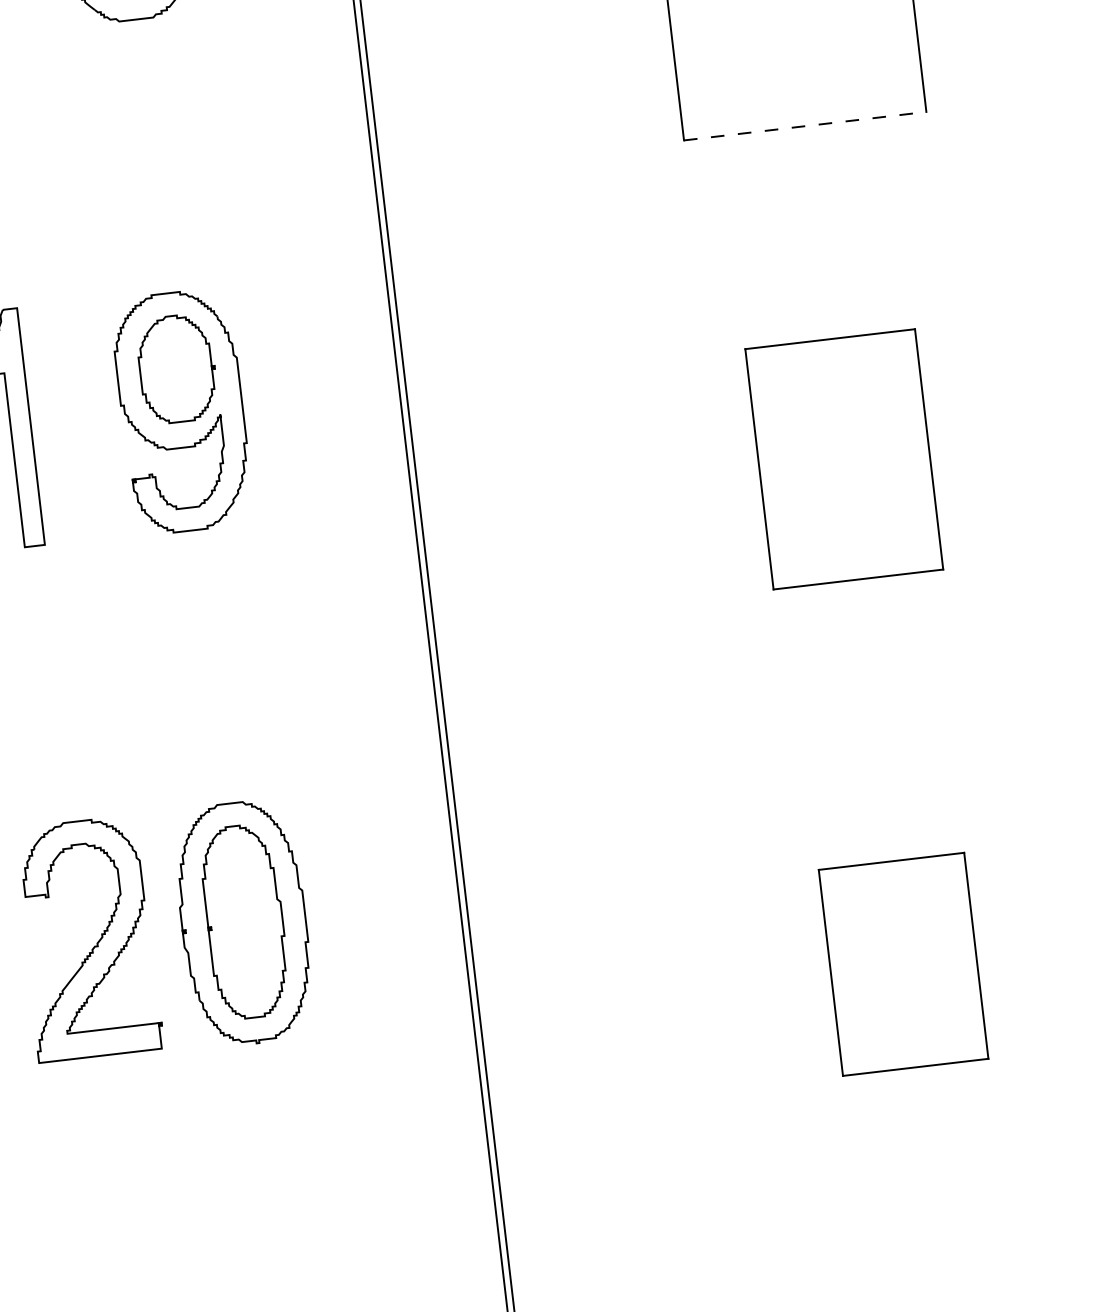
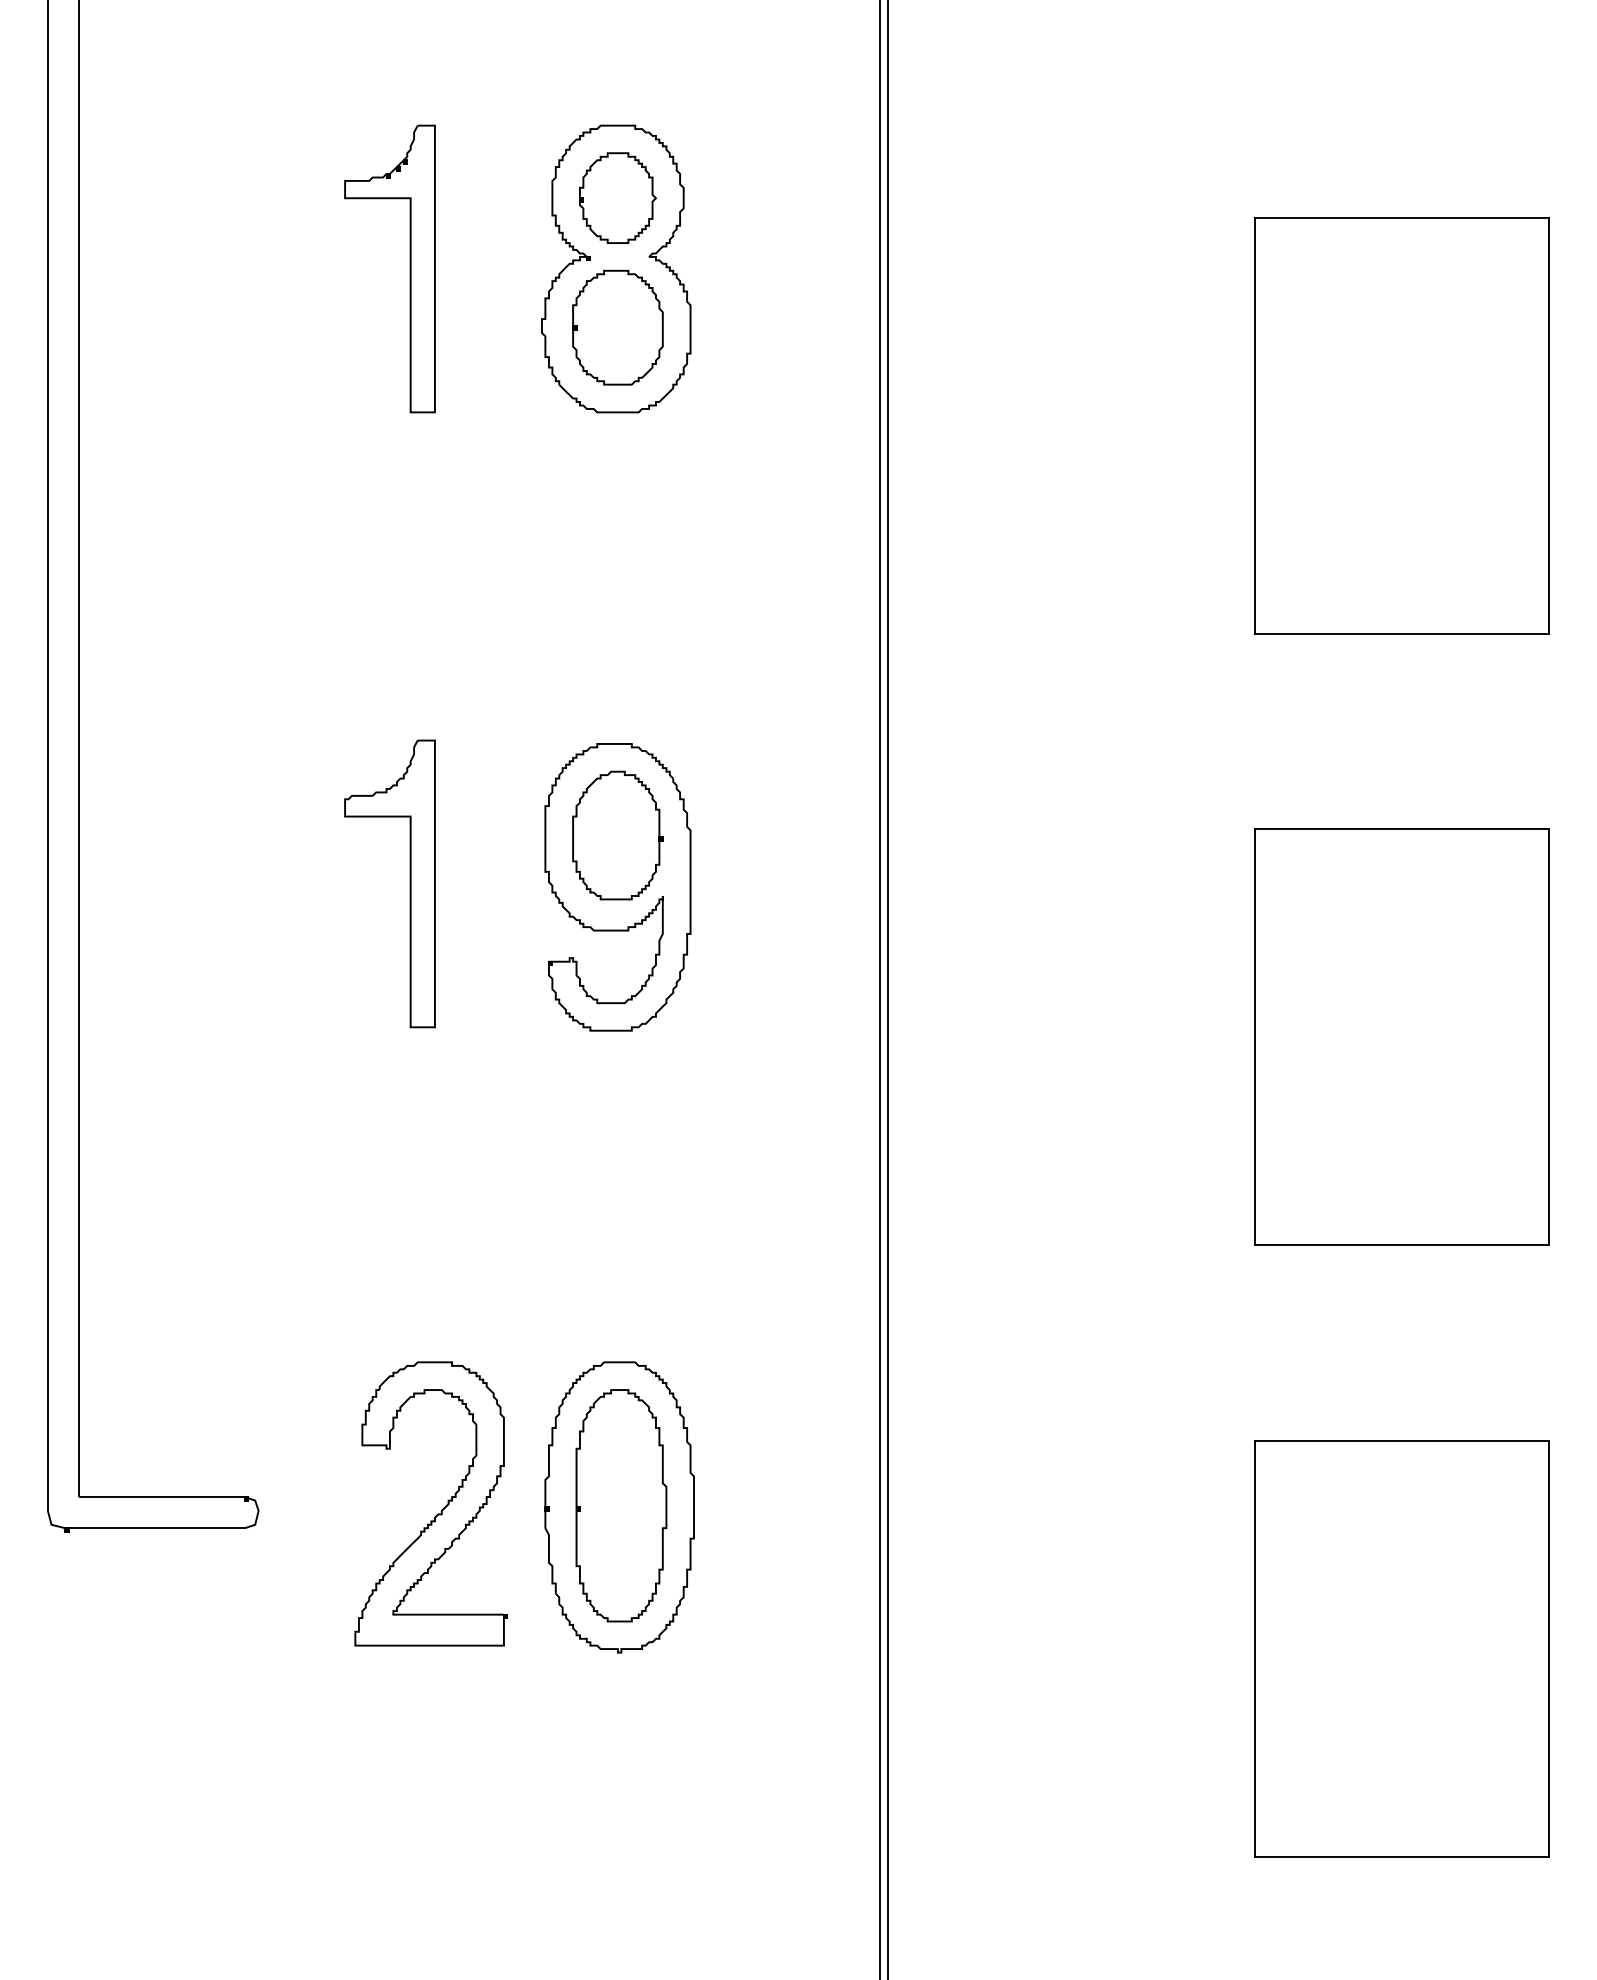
line: (805, 125) -> (1402, 633), dashed -> solid
part: (843, 458) -> (1401, 1036), size x1.43
part: (903, 963) -> (1401, 1648), size x1.67

